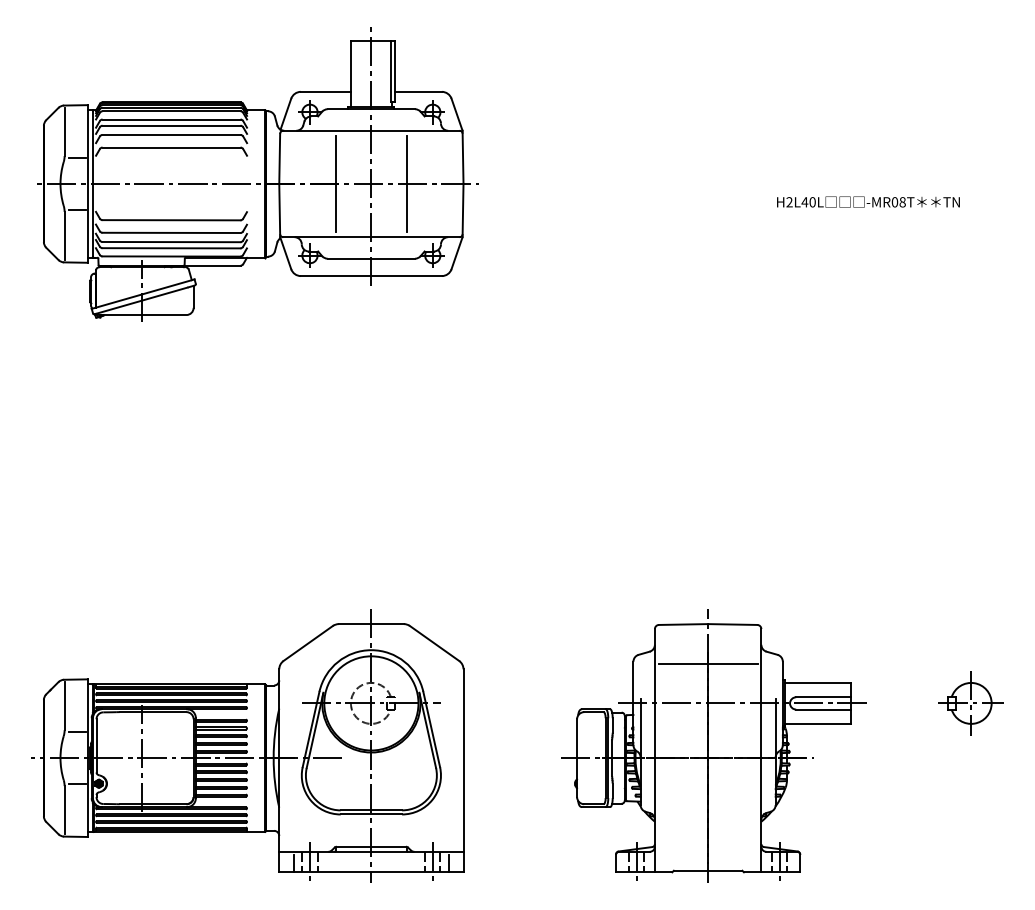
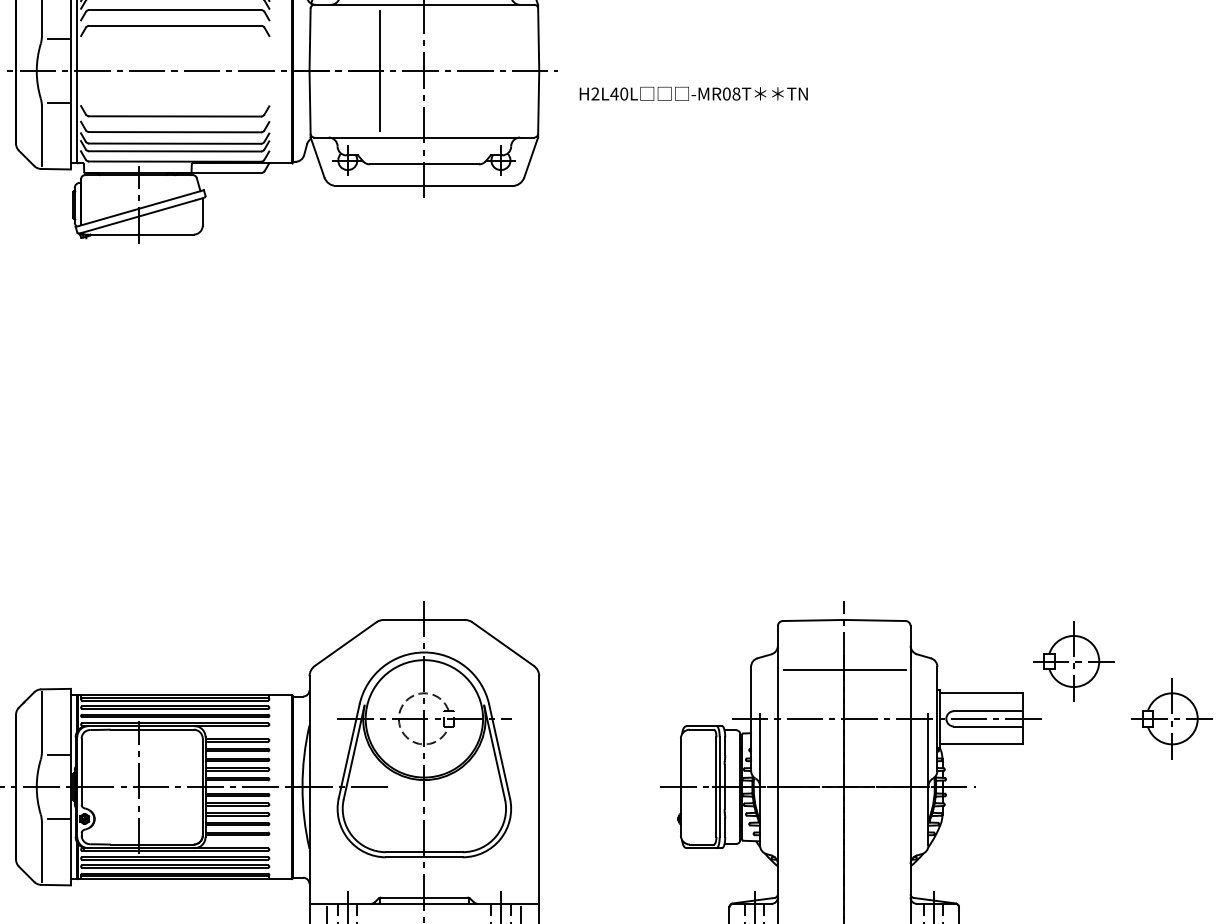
line: (407, 183) -> (469, 70), removed
text: (868, 201) -> (693, 93), moved
part: (891, 657) -> (1072, 661), added

